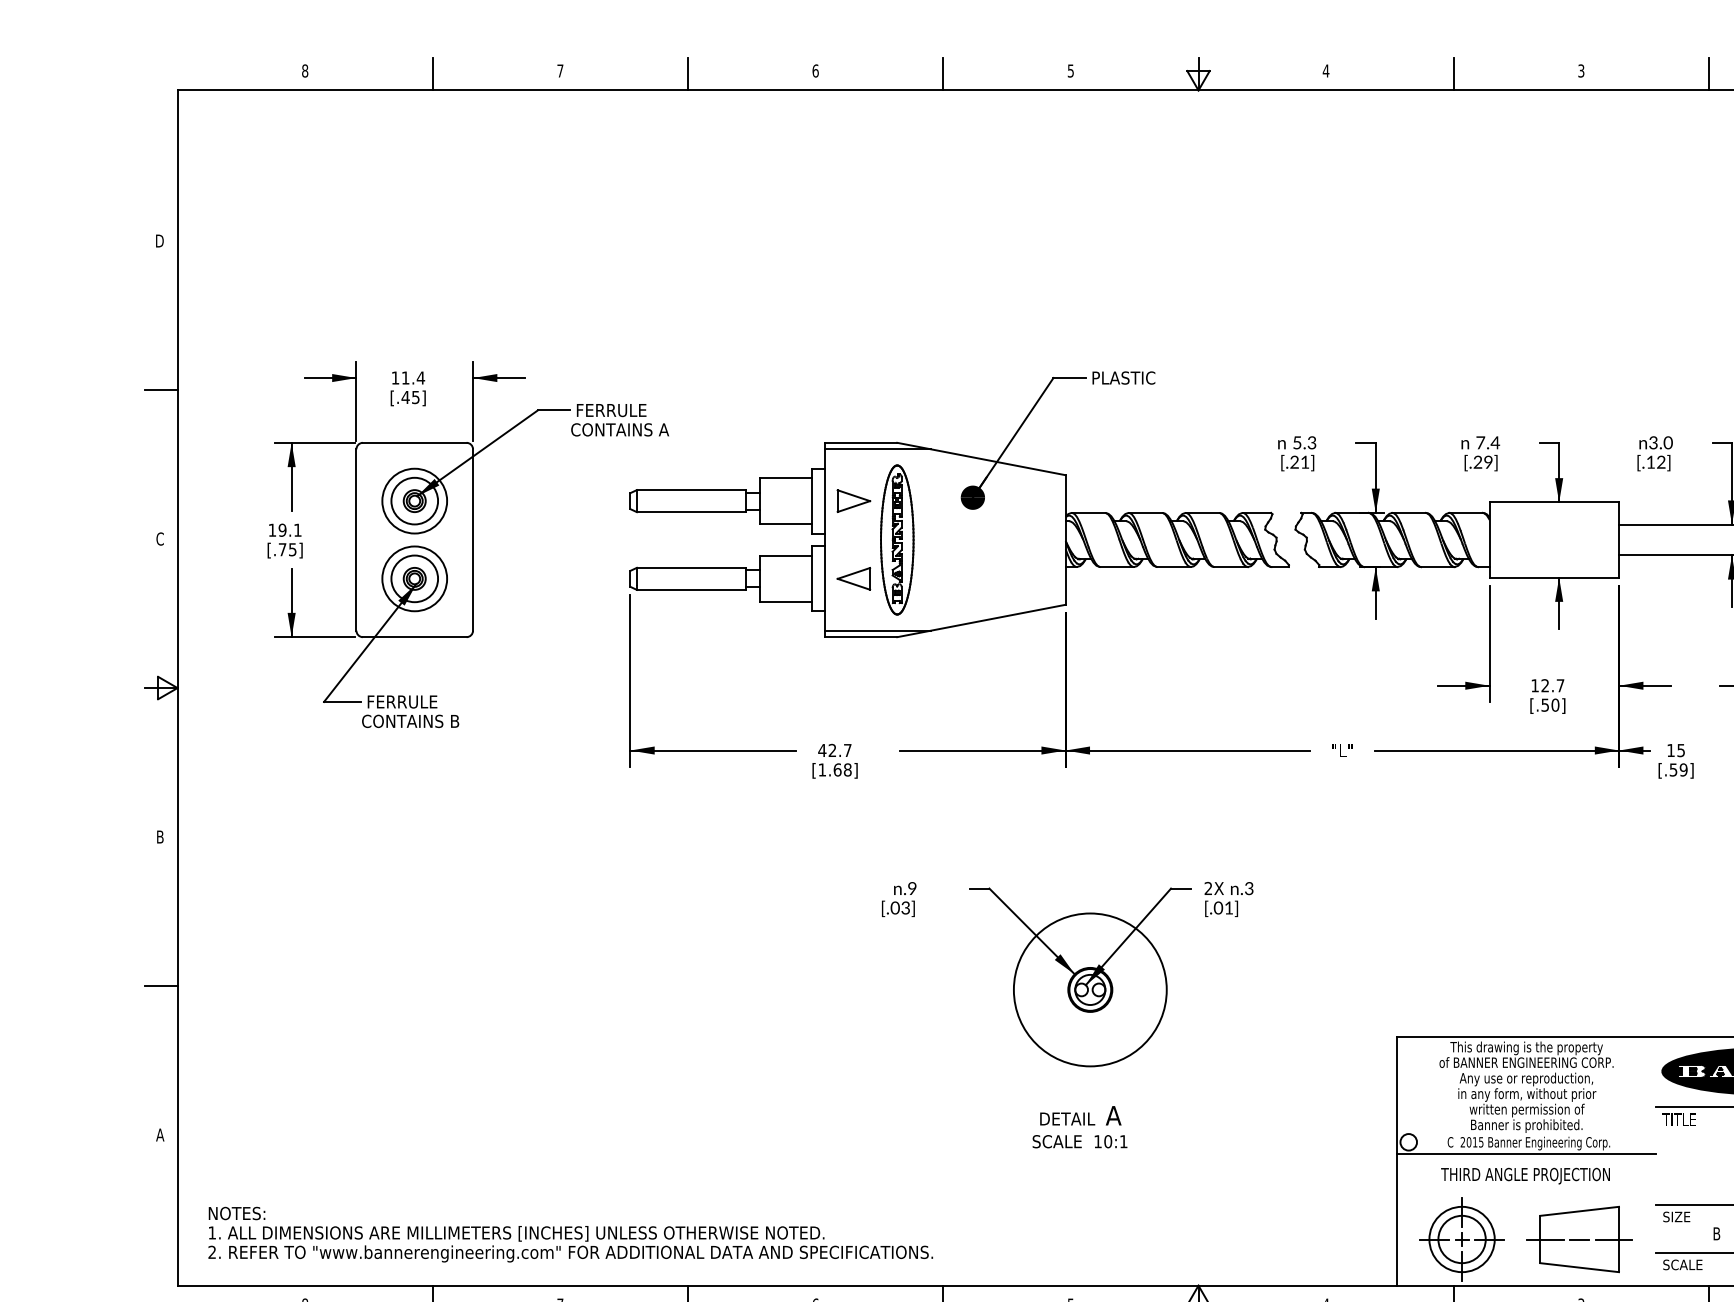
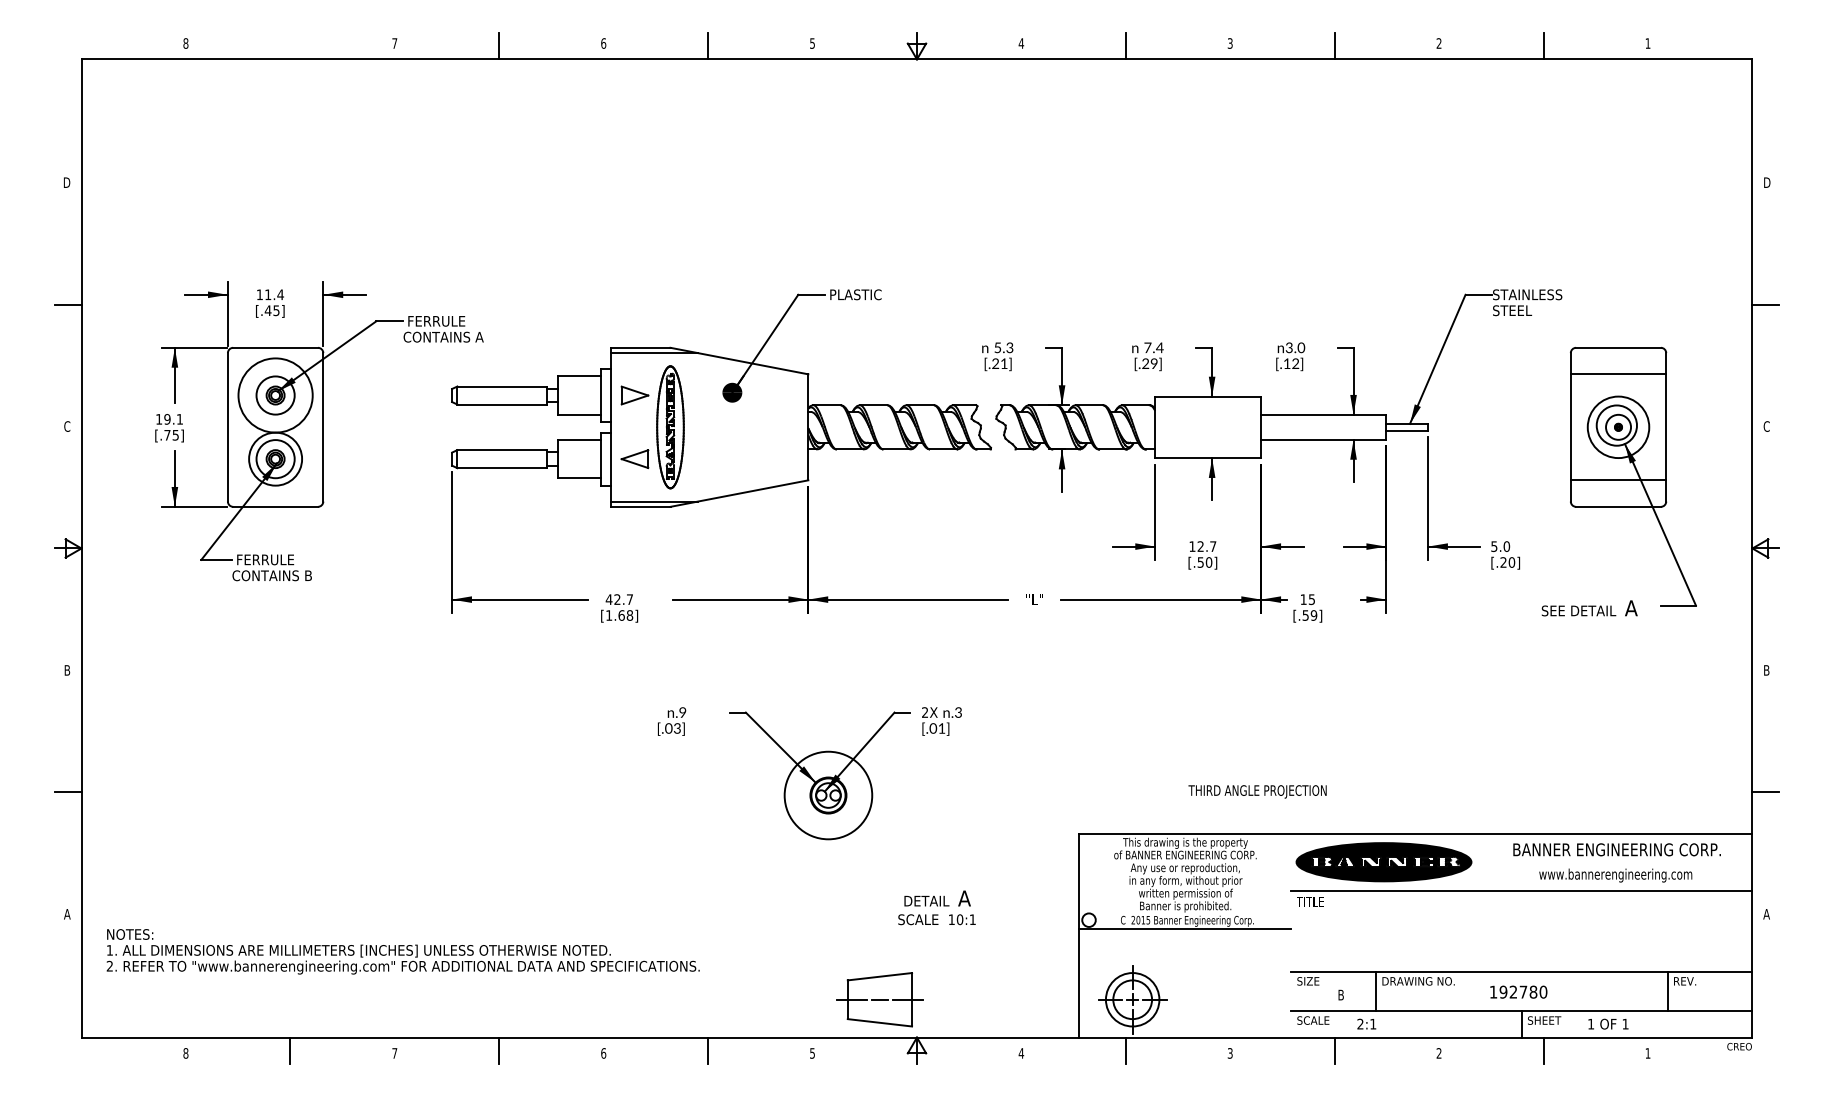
line: (432, 73) -> (290, 45), removed
circle: (414, 501) -> (275, 395), size x1.4
circle: (1090, 989) -> (828, 795), size x0.7
text: (1079, 1126) -> (936, 907), moved
text: (1525, 1175) -> (1257, 791), moved
text: (569, 1234) -> (402, 951), moved
part: (1579, 1239) -> (879, 999), moved

